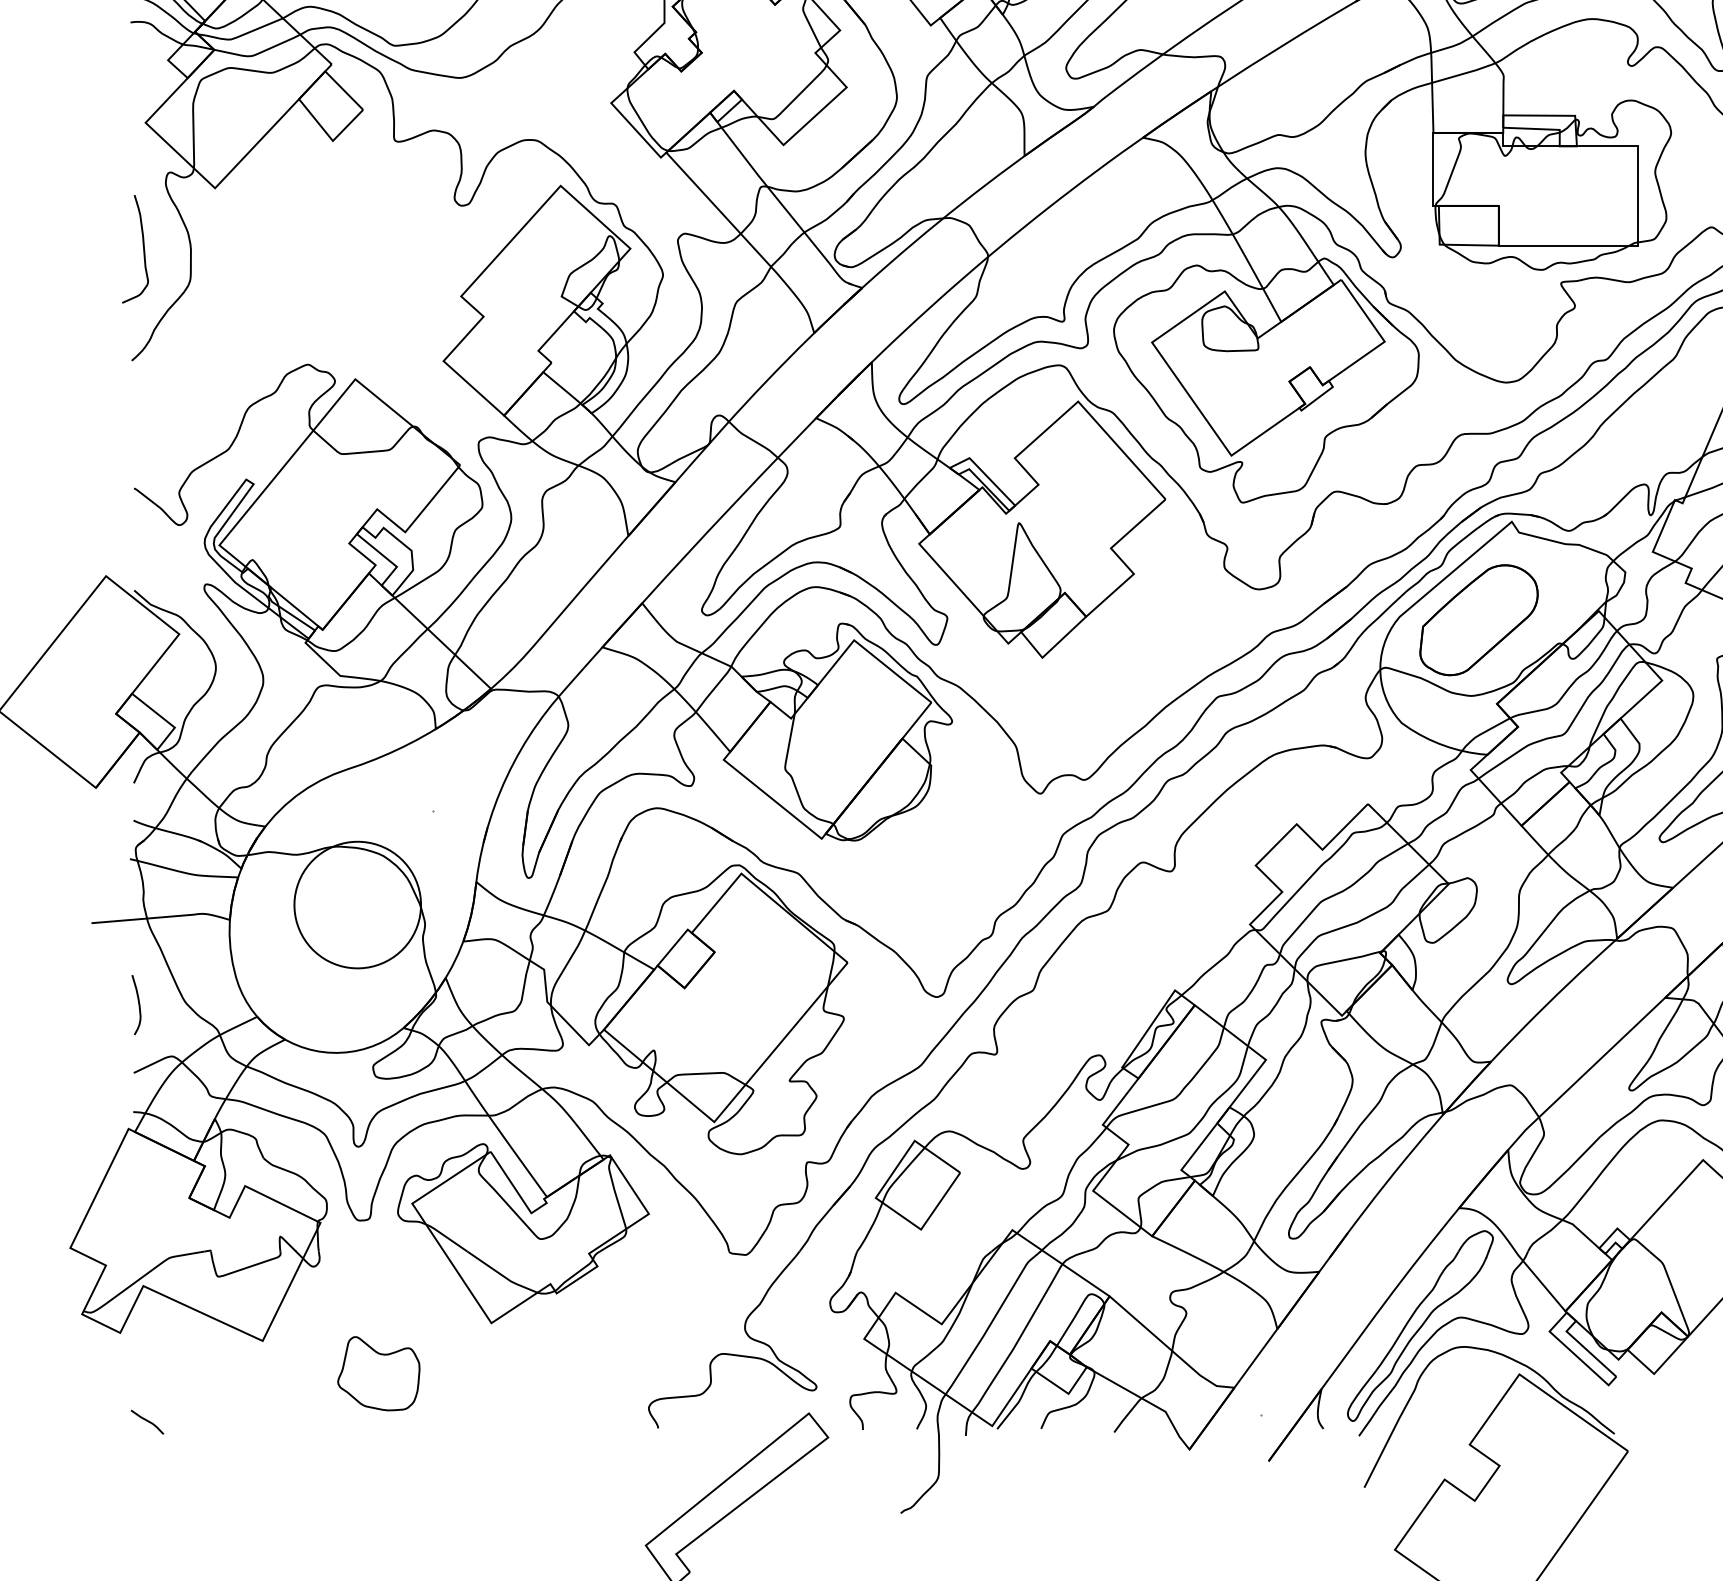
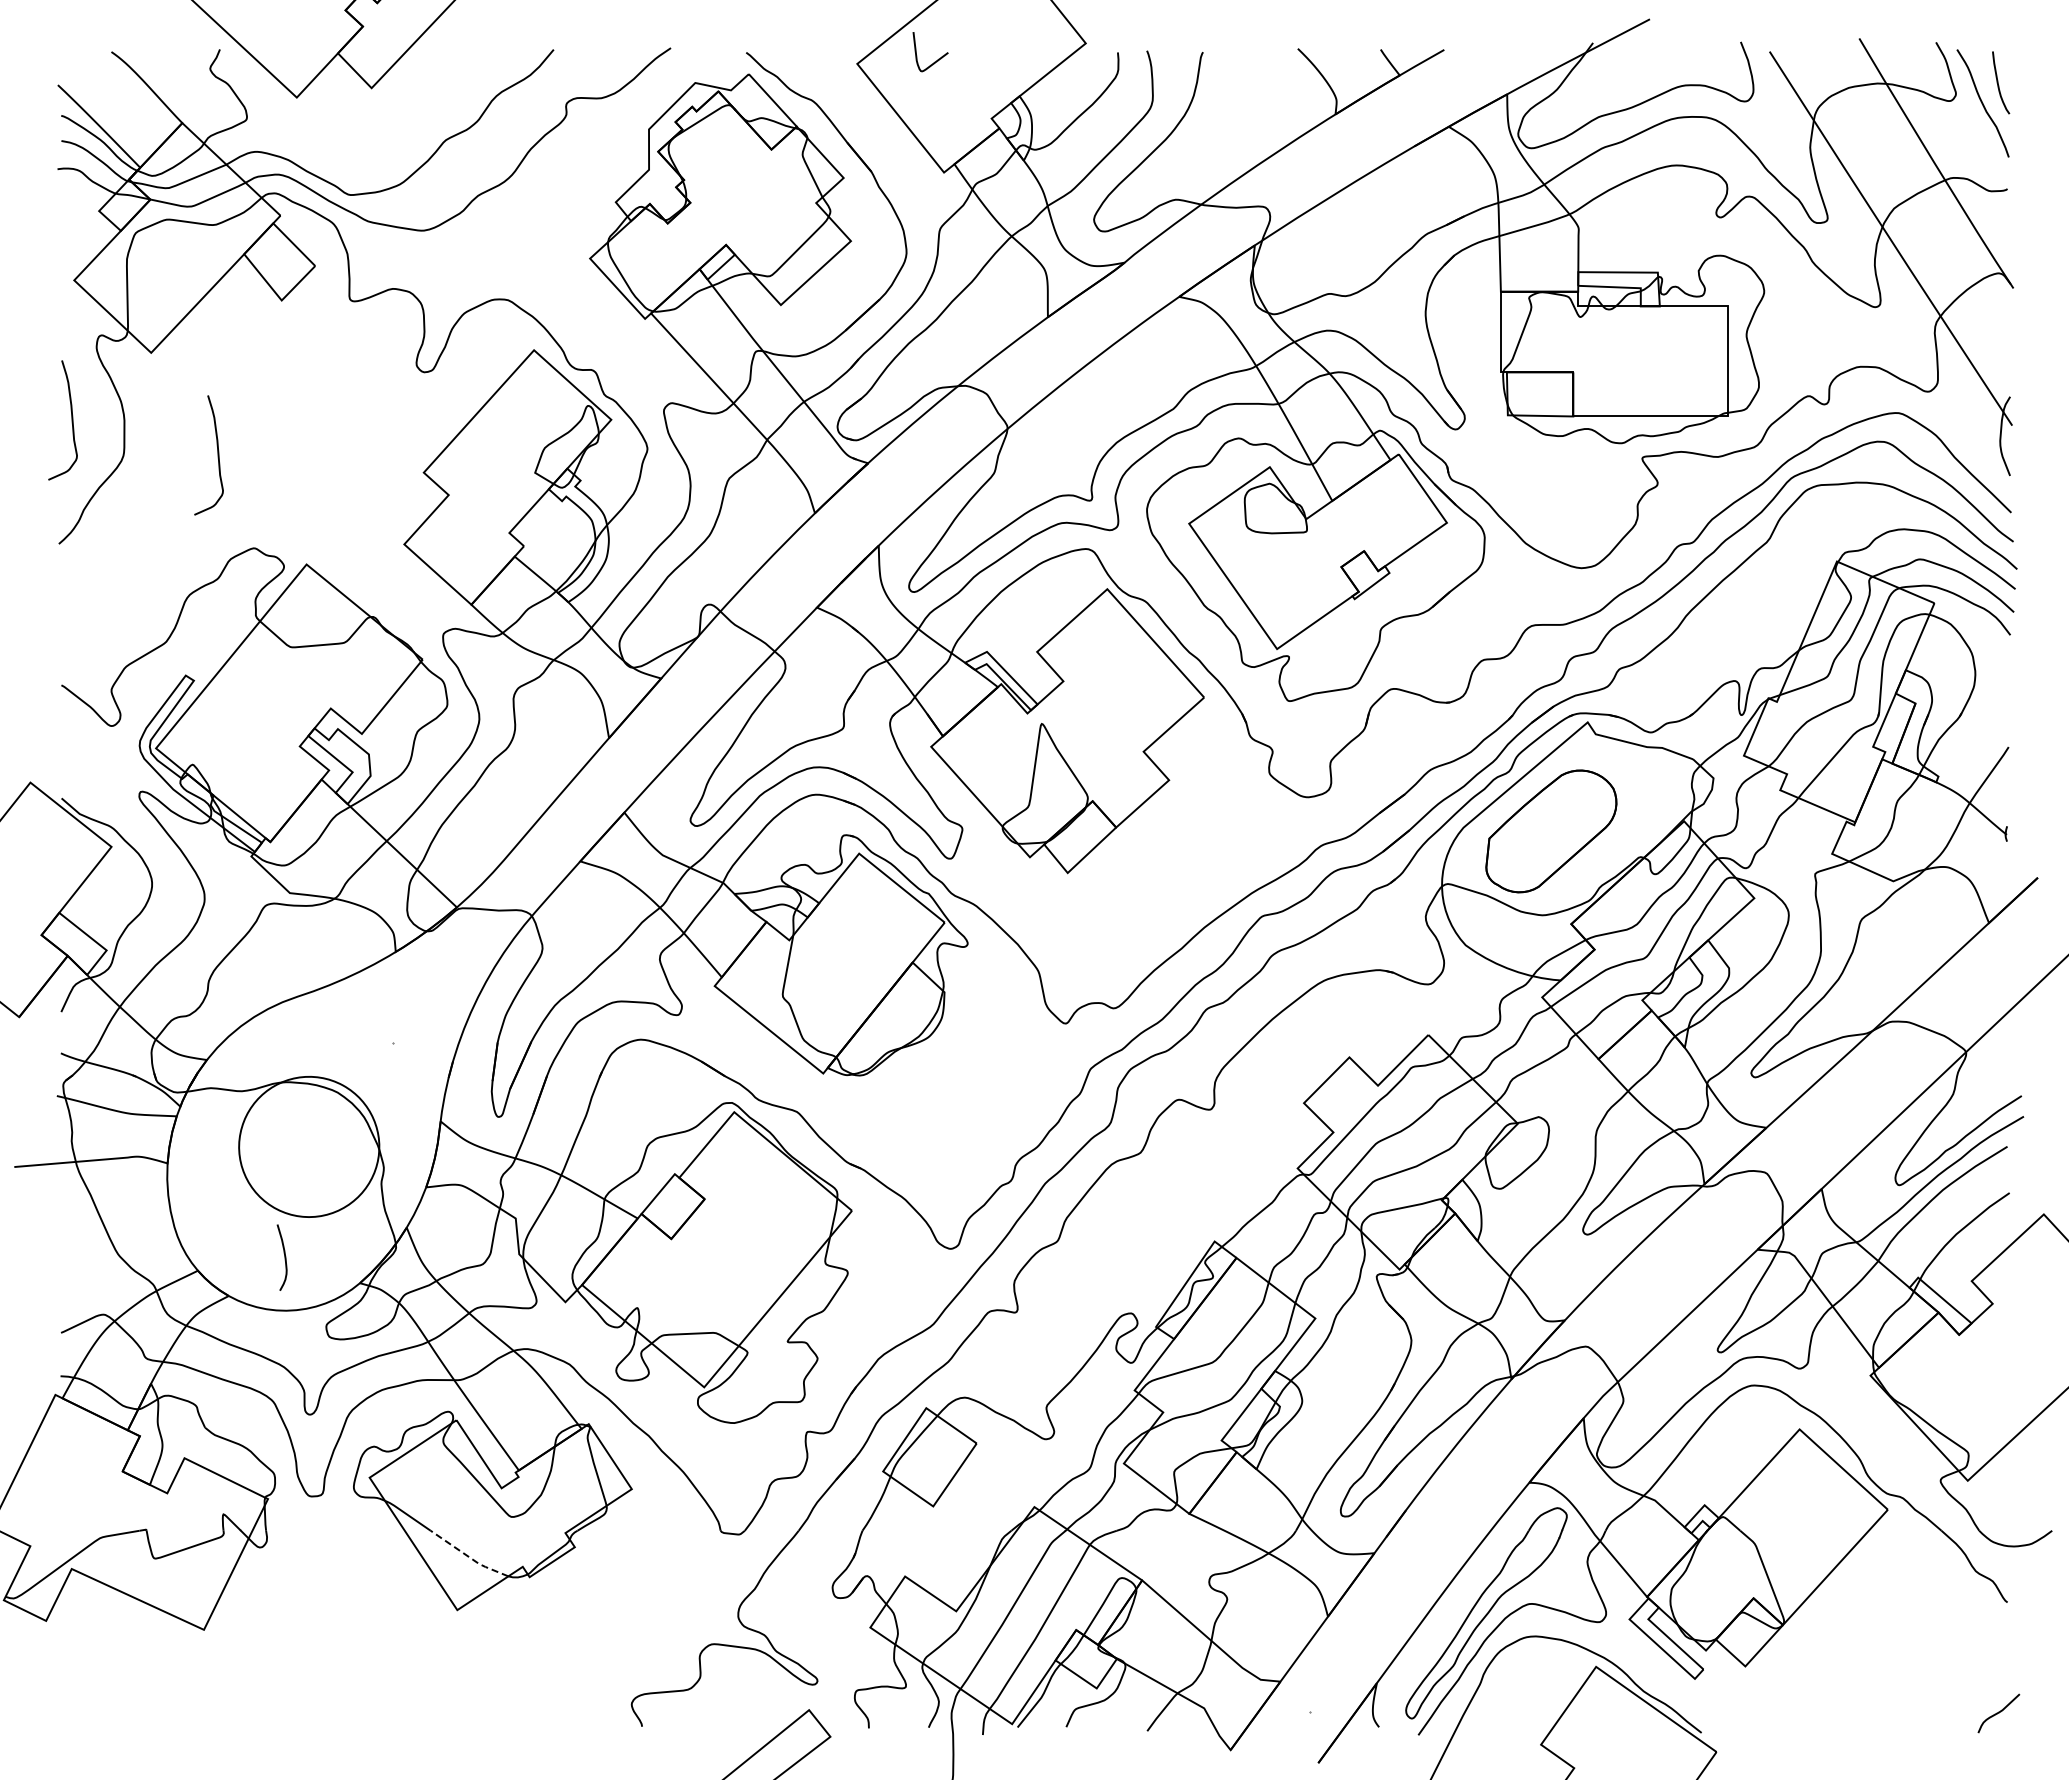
curve: (274, 280) -> (217, 455), added
curve: (138, 1004) -> (284, 1257), moved
line: (502, 1275) -> (469, 1557), solid -> dashed
part: (378, 1373) -> (332, 1665), removed
line: (146, 1421) -> (75, 1718), removed

